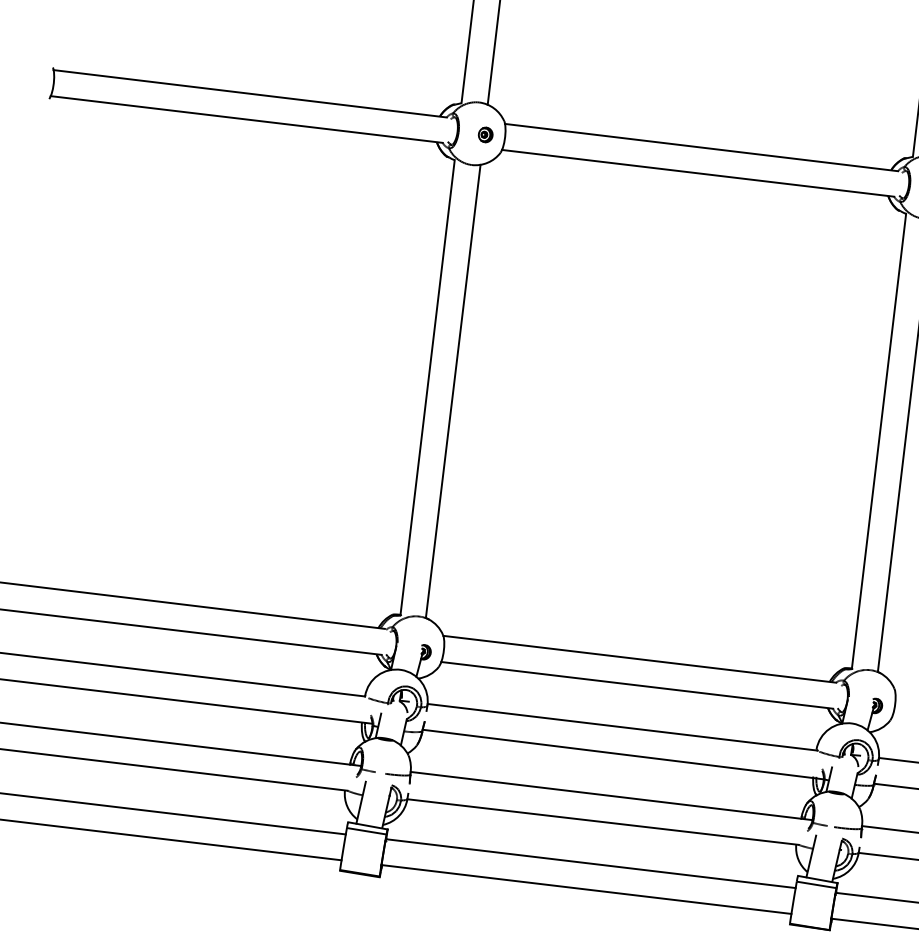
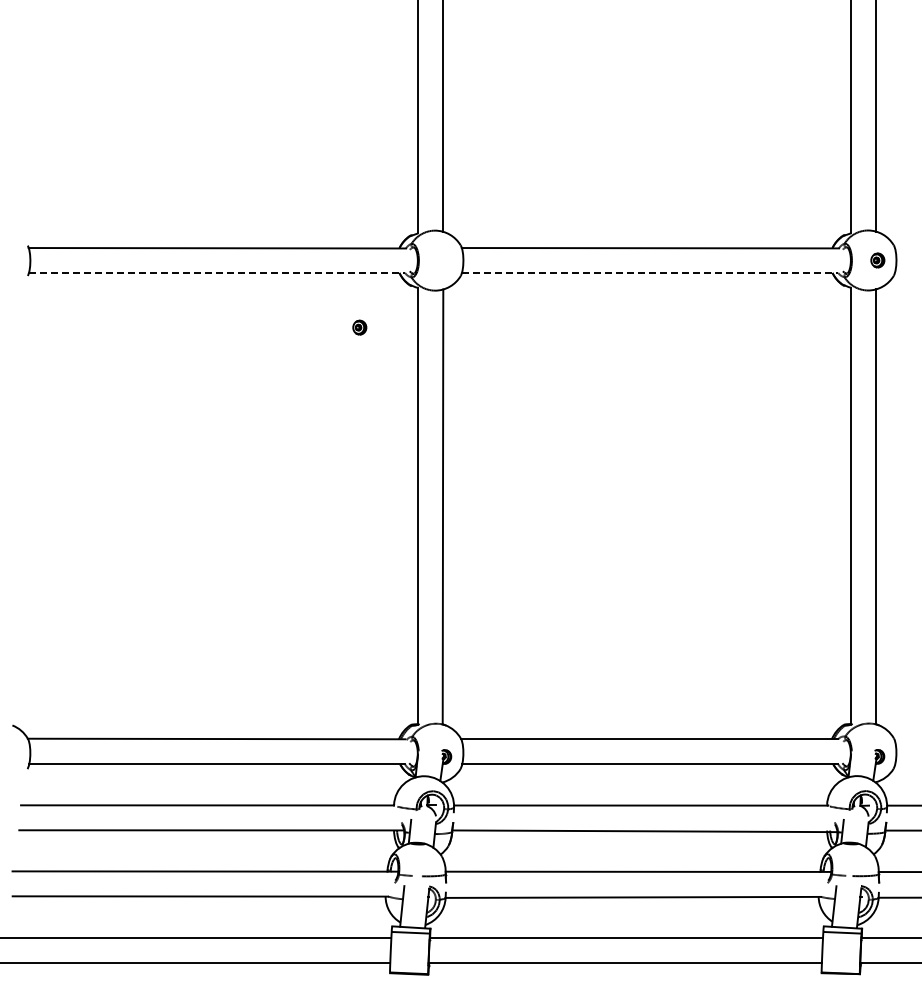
line: (247, 119) -> (217, 272), solid -> dashed
part: (485, 134) -> (359, 327), moved
line: (698, 172) -> (650, 272), solid -> dashed

